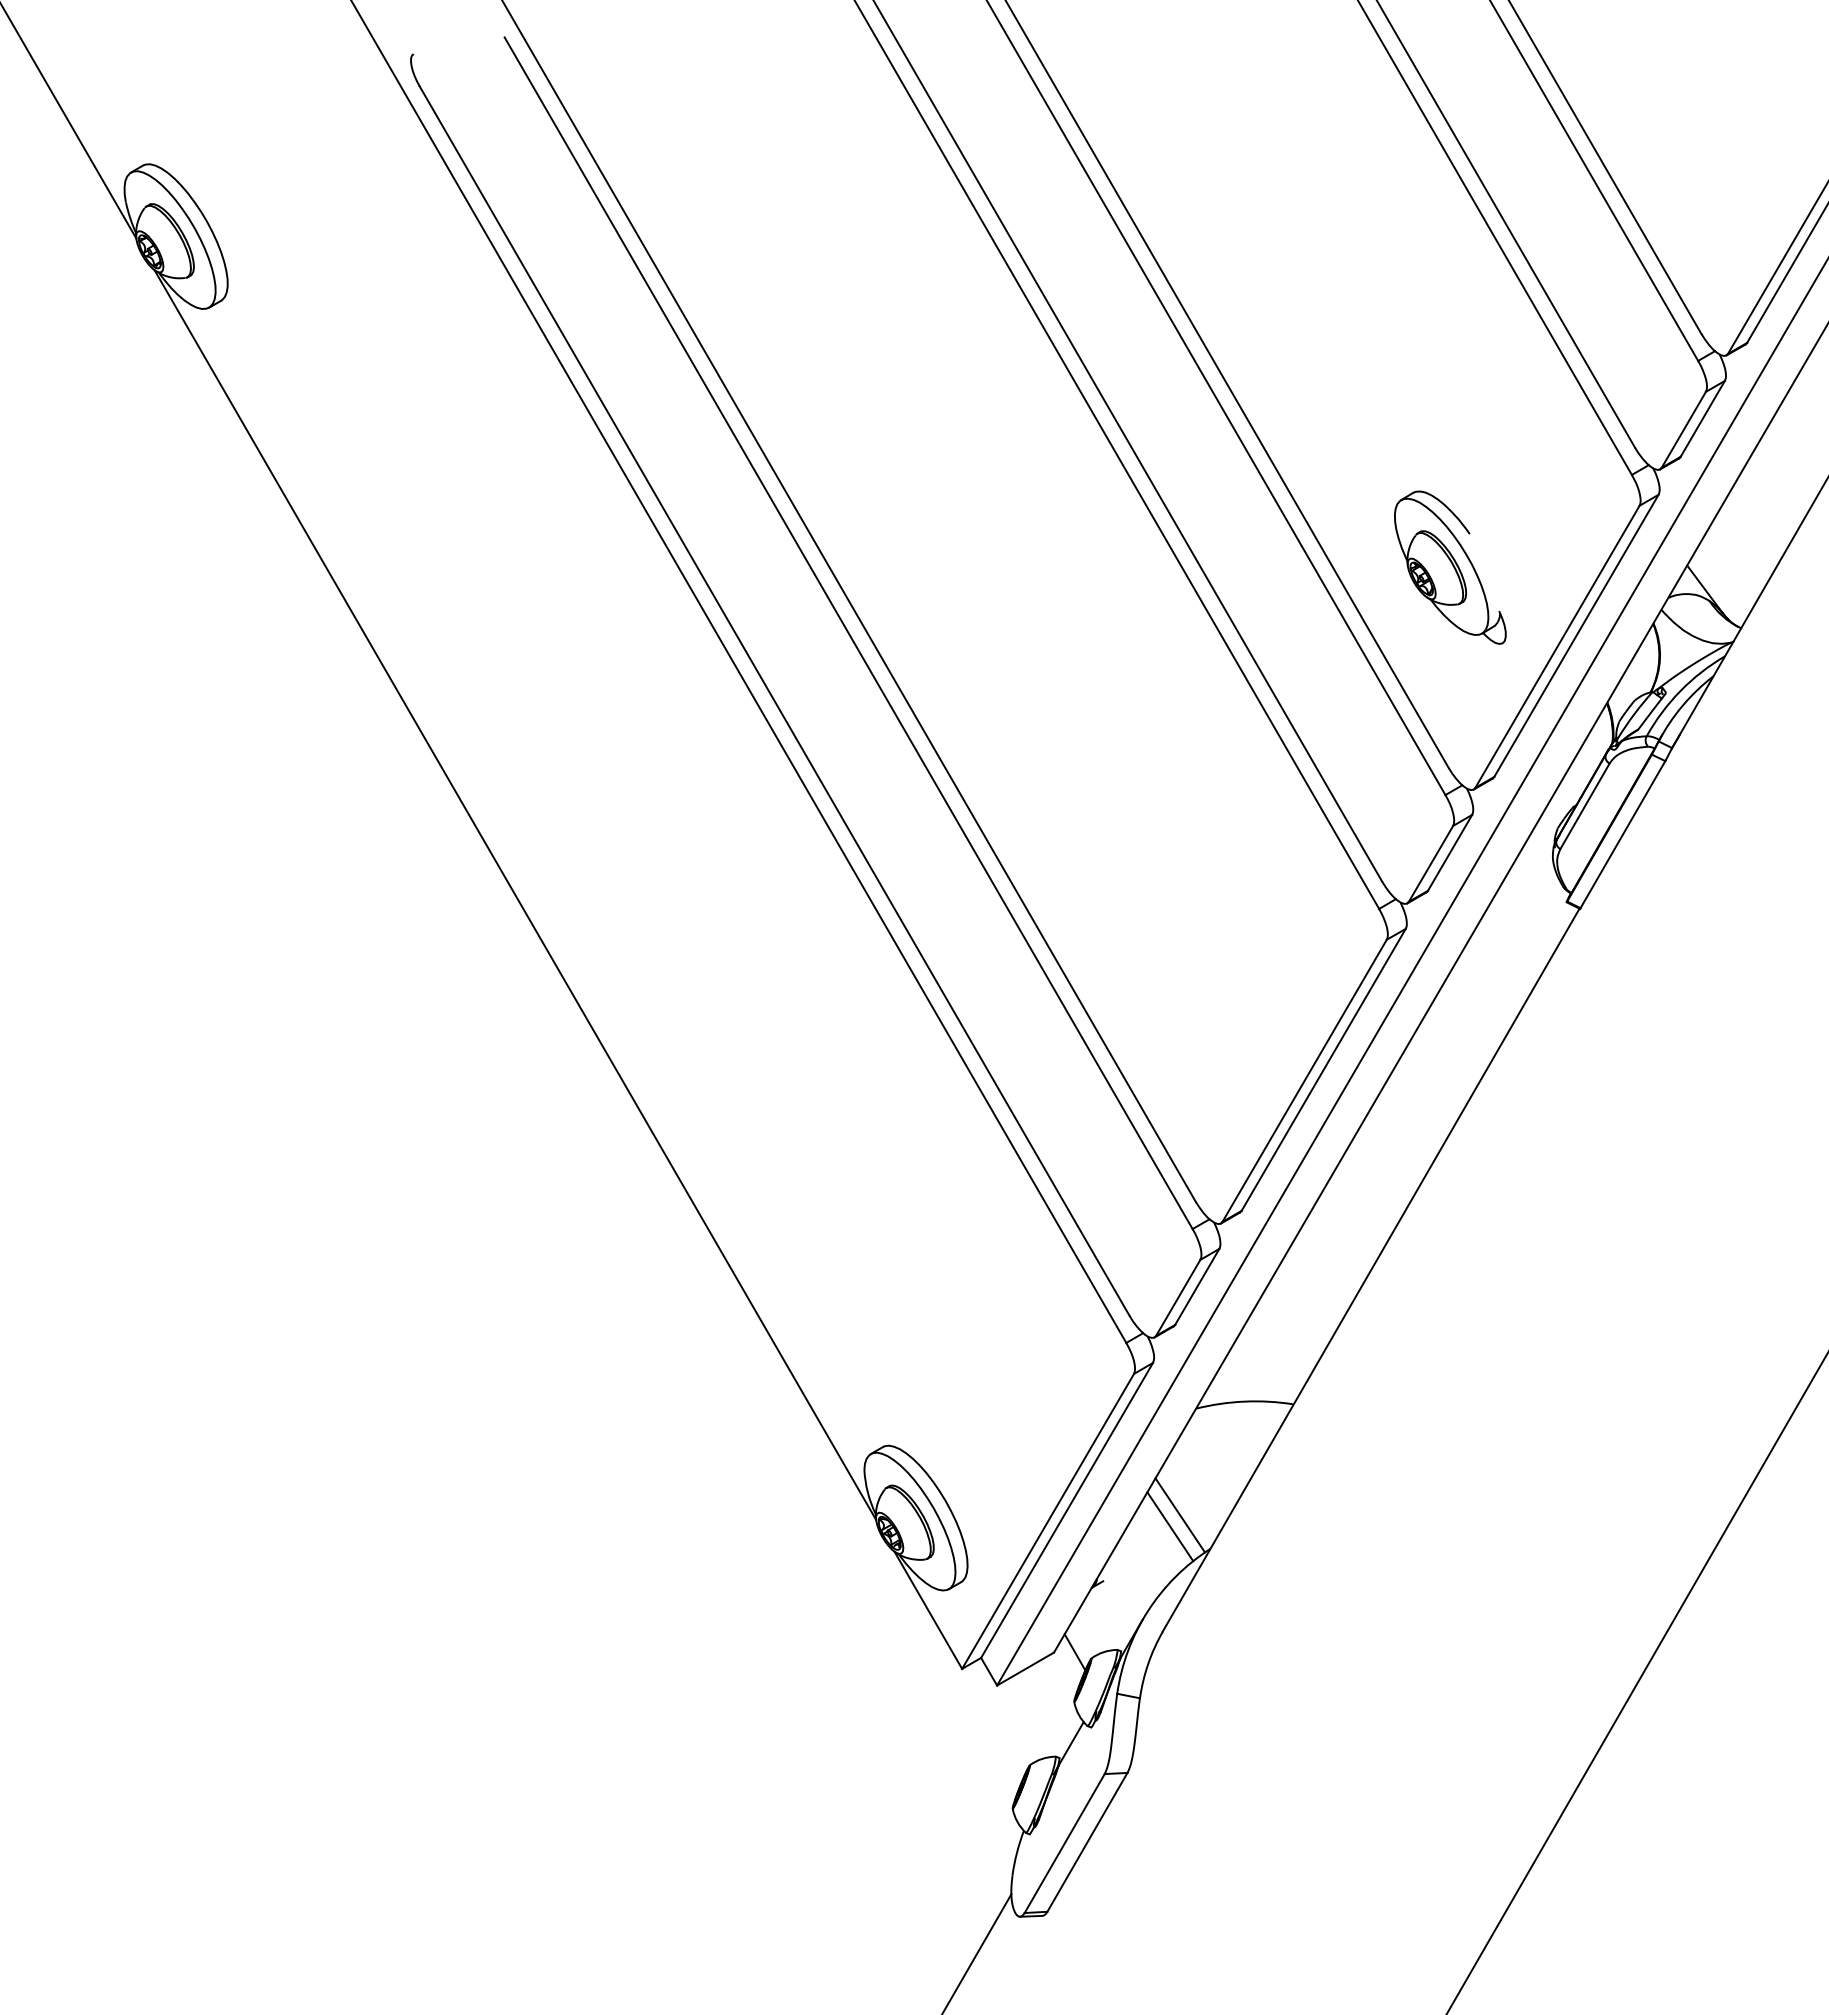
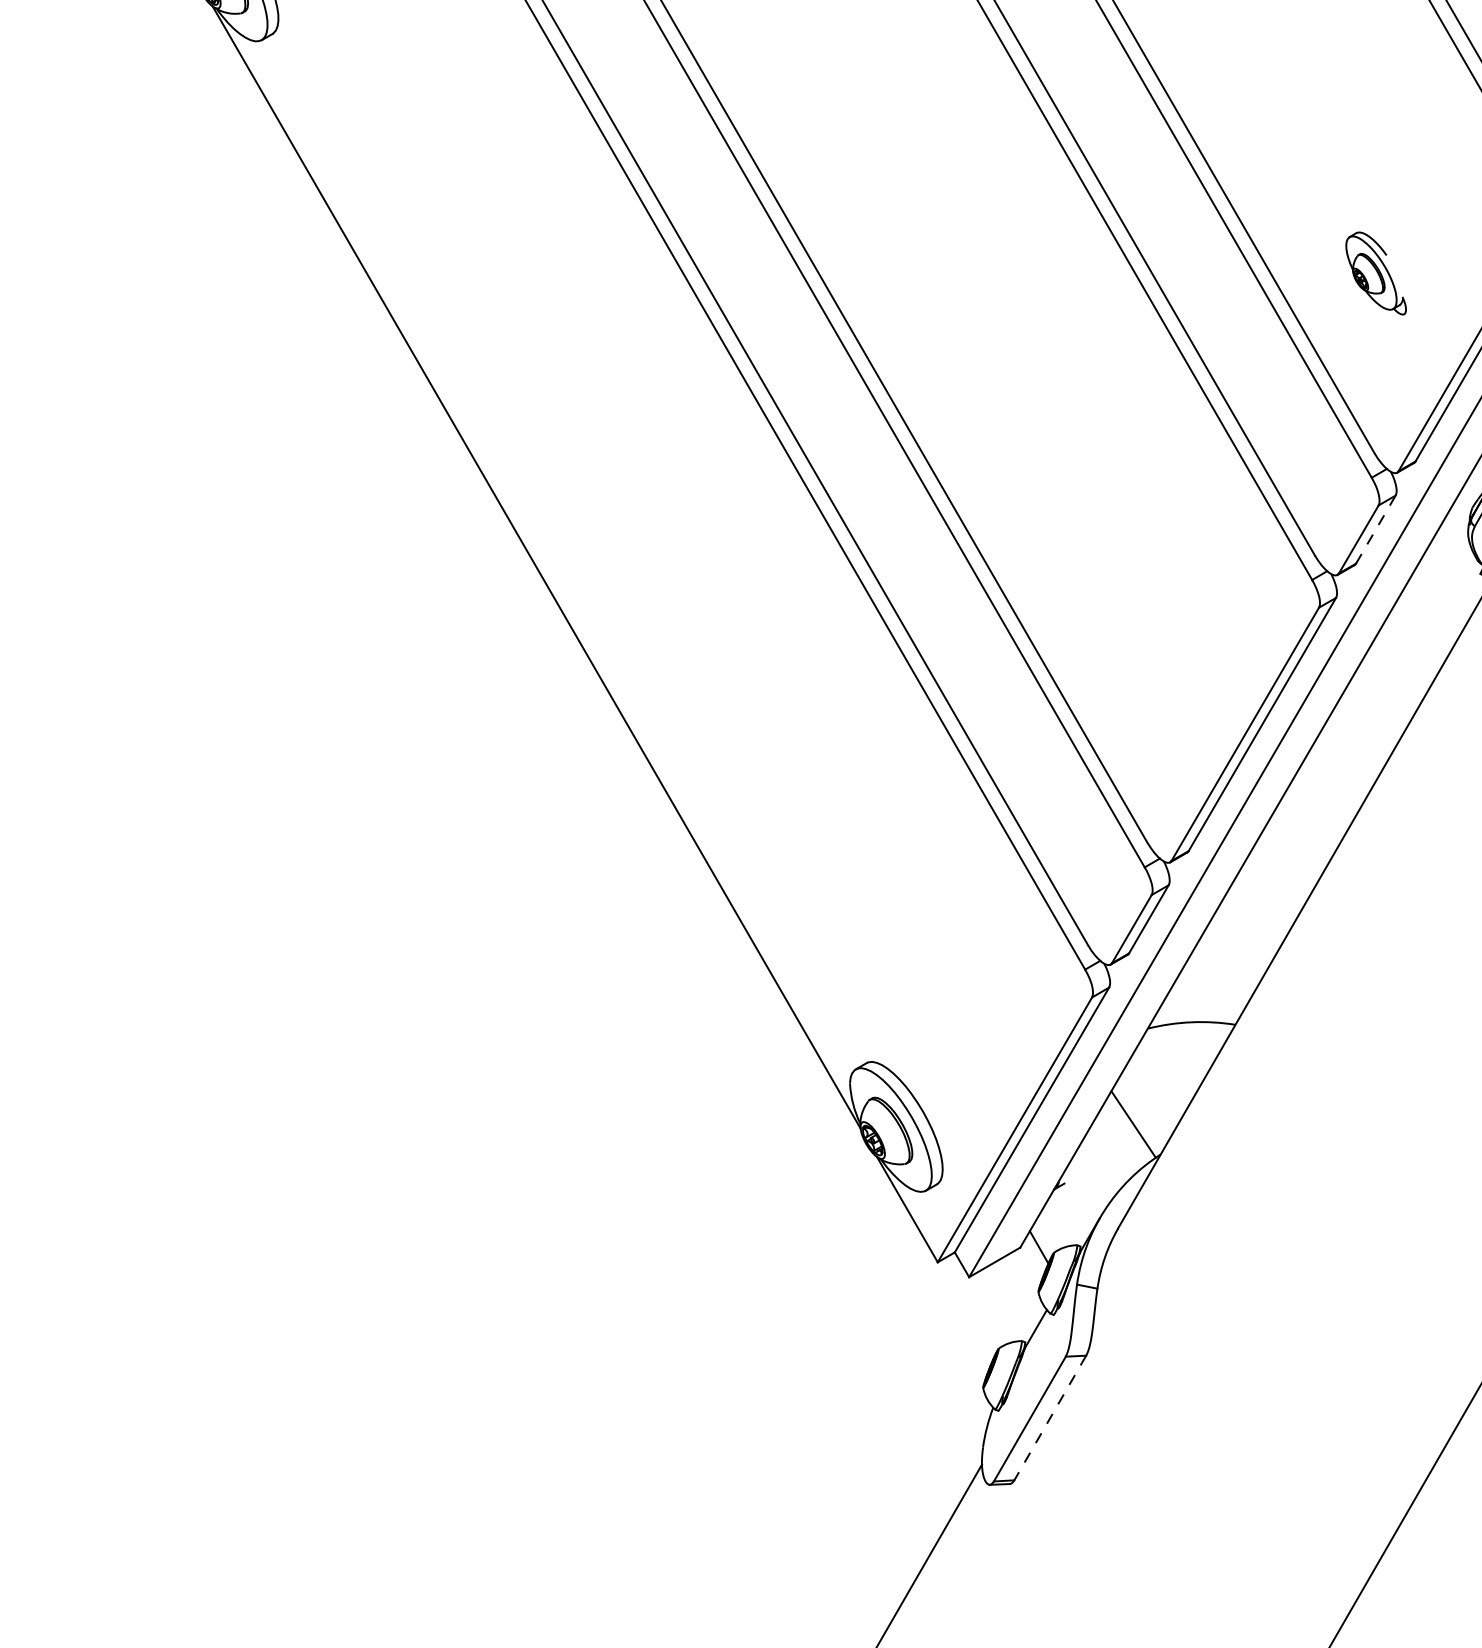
part: (1450, 567) -> (1376, 273), size x0.6
line: (1450, 852) -> (1376, 529), solid -> dashed
line: (1170, 1526) -> (1124, 1134), removed
line: (1087, 1842) -> (1050, 1418), solid -> dashed

